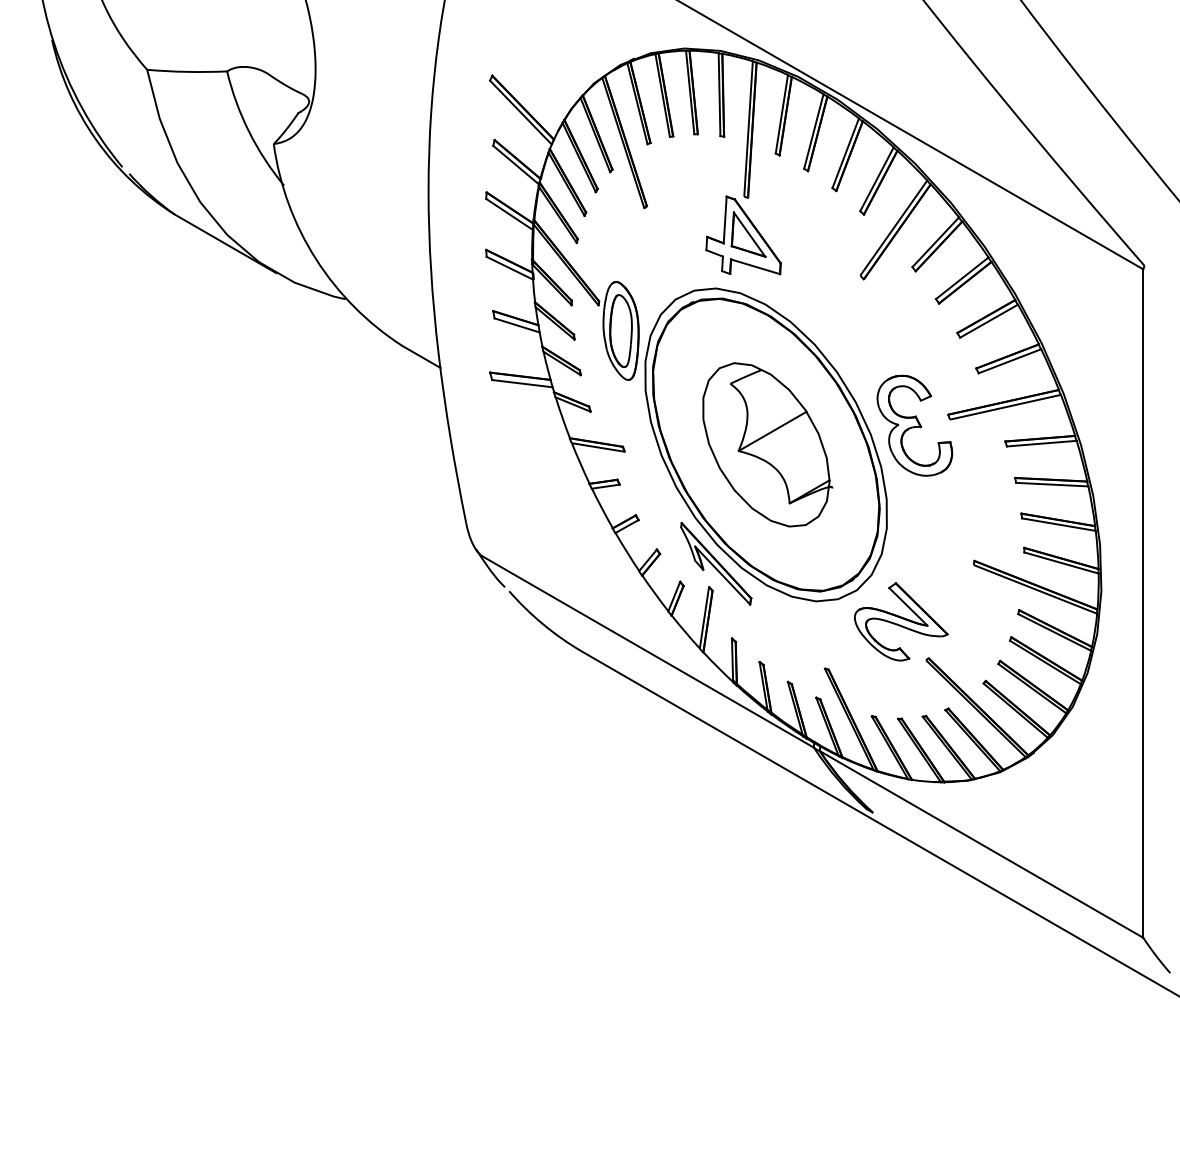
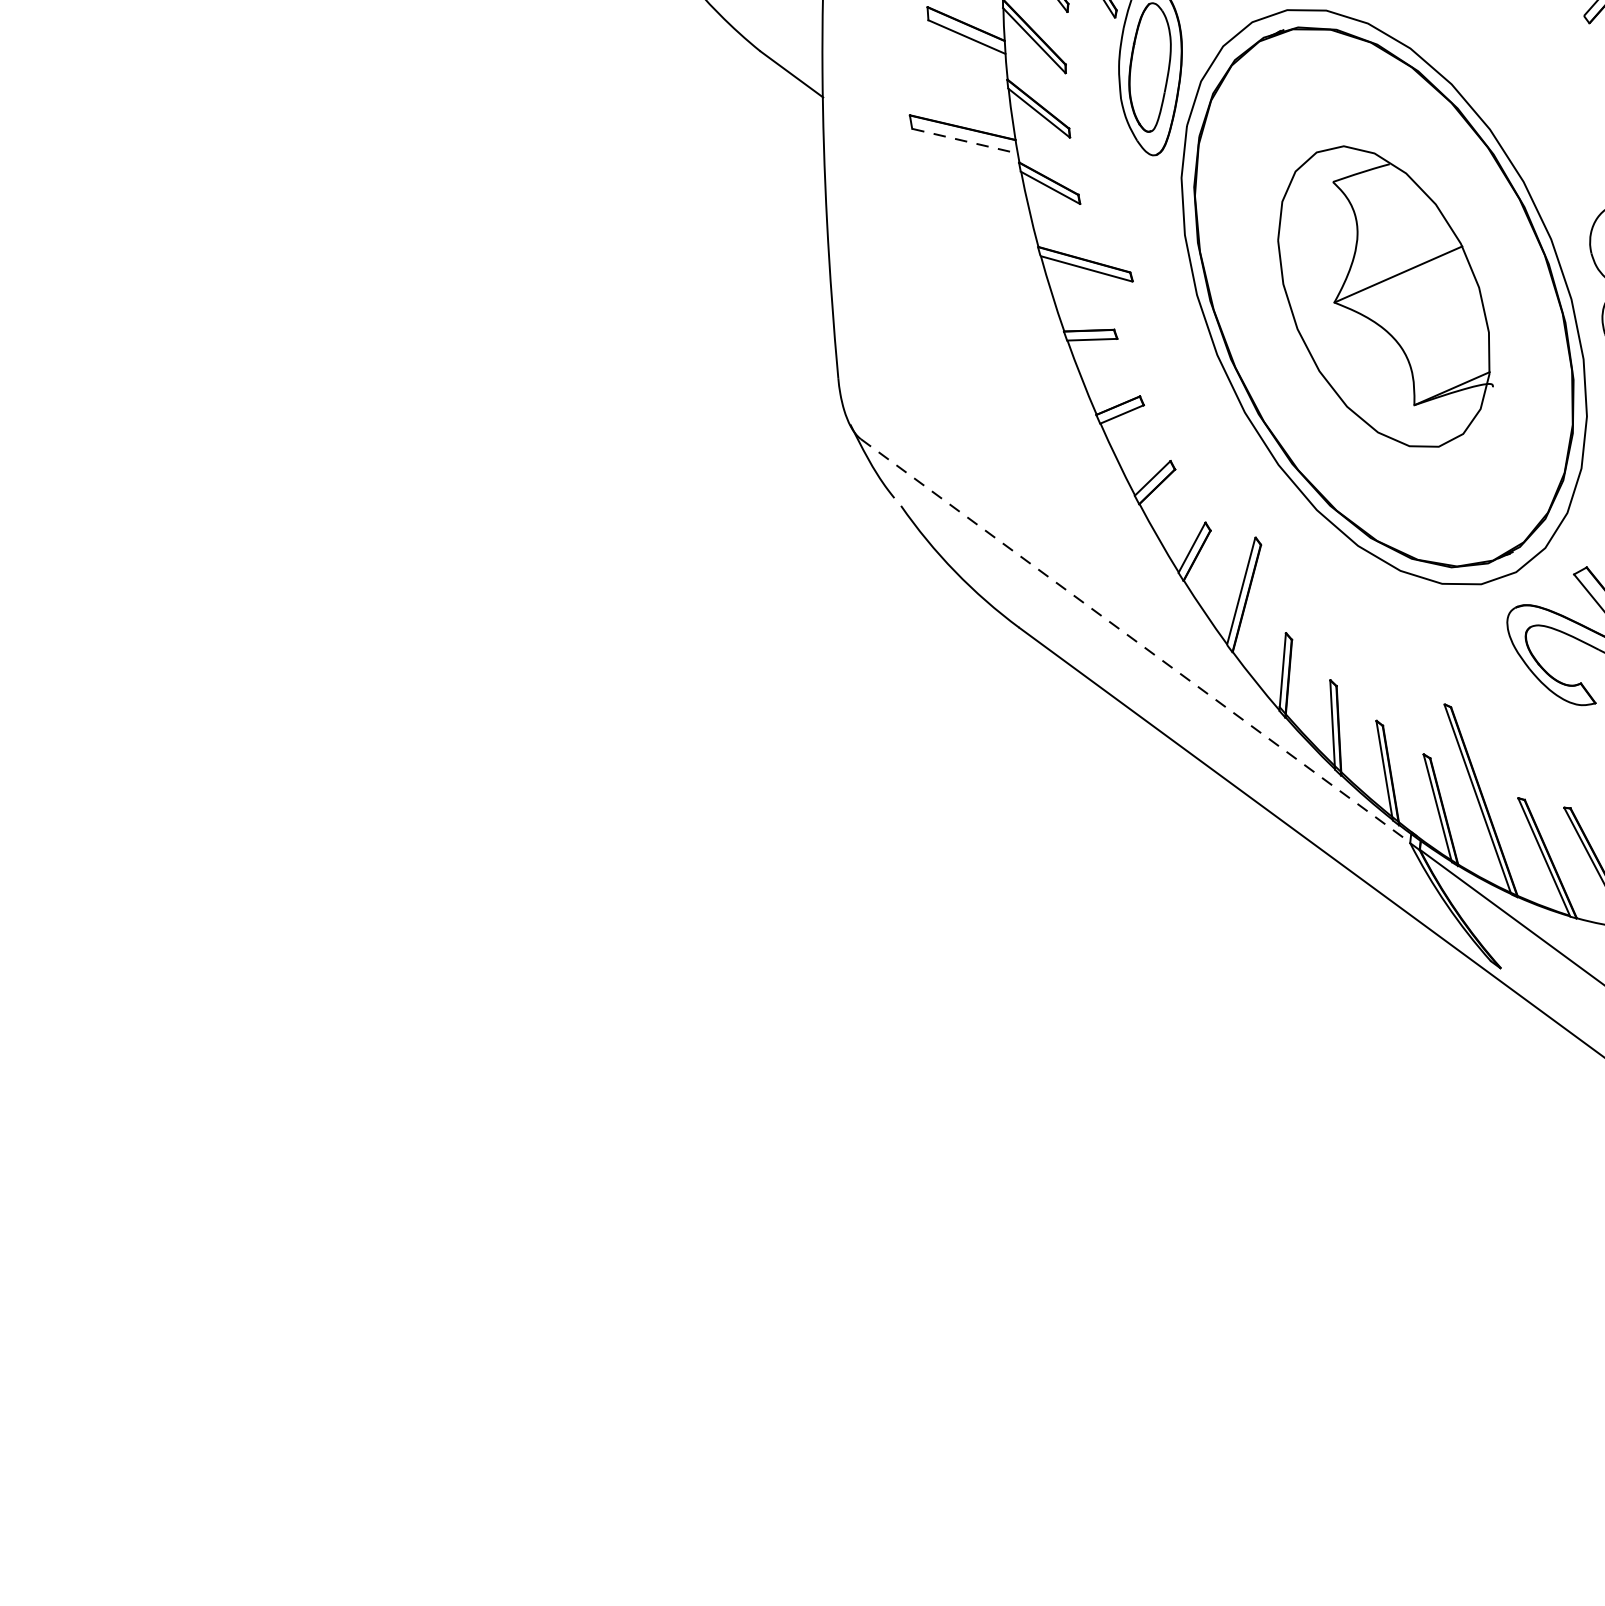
line: (522, 383) -> (965, 140), solid -> dashed
part: (716, 563) -> (1273, 497), removed
line: (648, 652) -> (1135, 641), solid -> dashed

